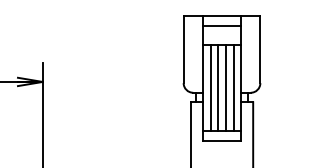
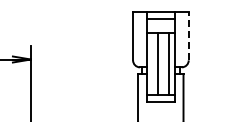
line: (260, 48) -> (188, 35), solid -> dashed
line: (210, 87) -> (152, 63), removed
line: (225, 87) -> (163, 63), removed

